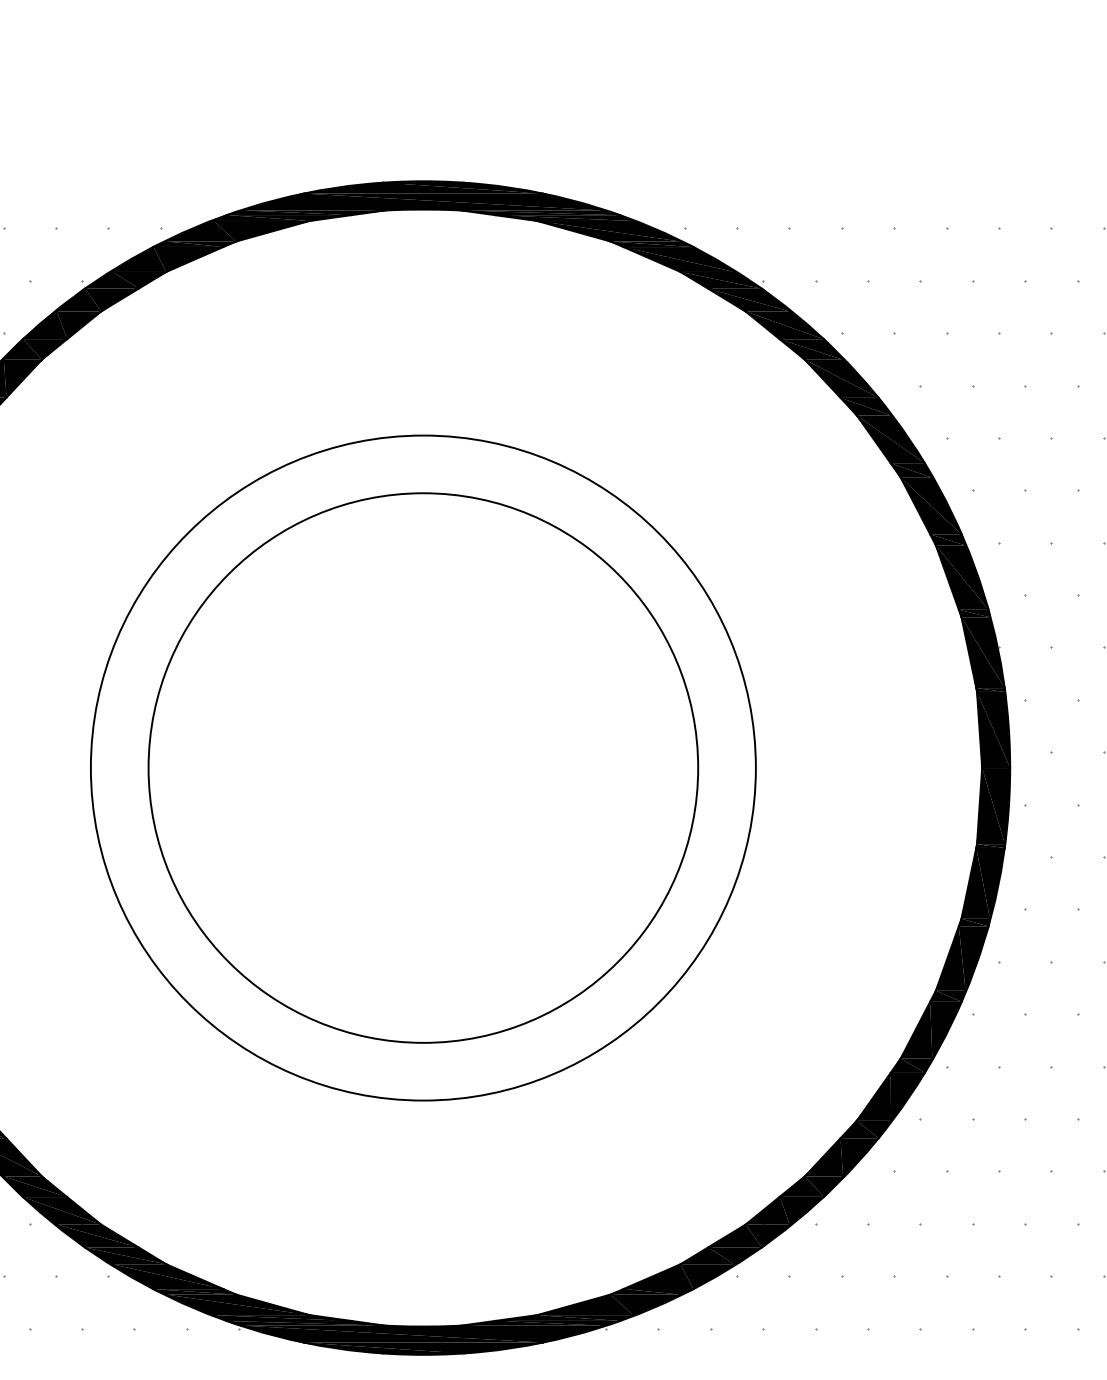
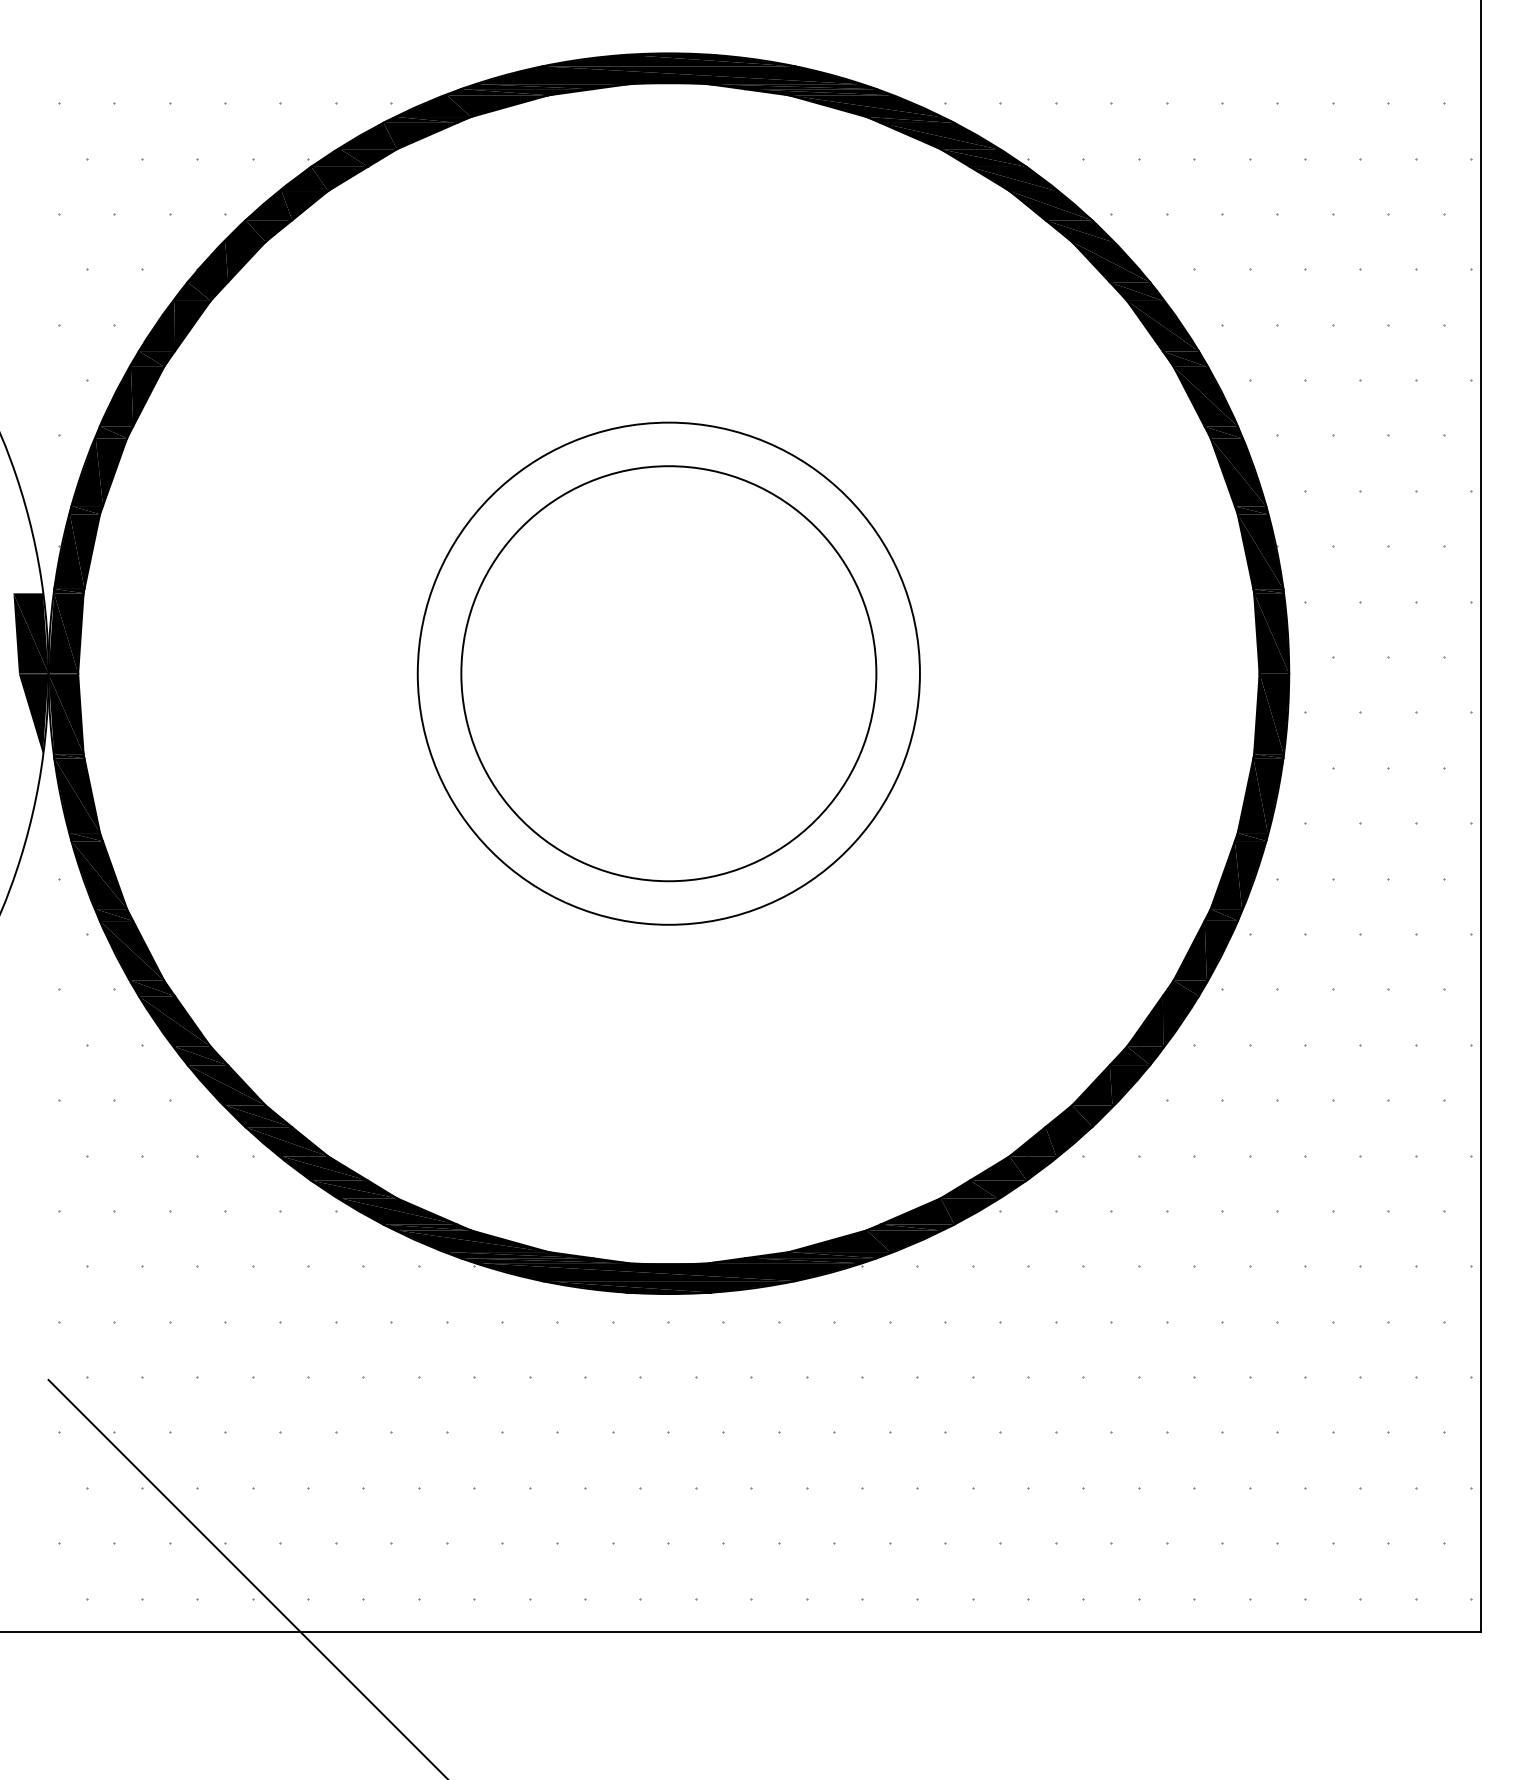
circle: (423, 767) -> (668, 673), size x0.71
circle: (423, 767) -> (668, 673), size x0.71

